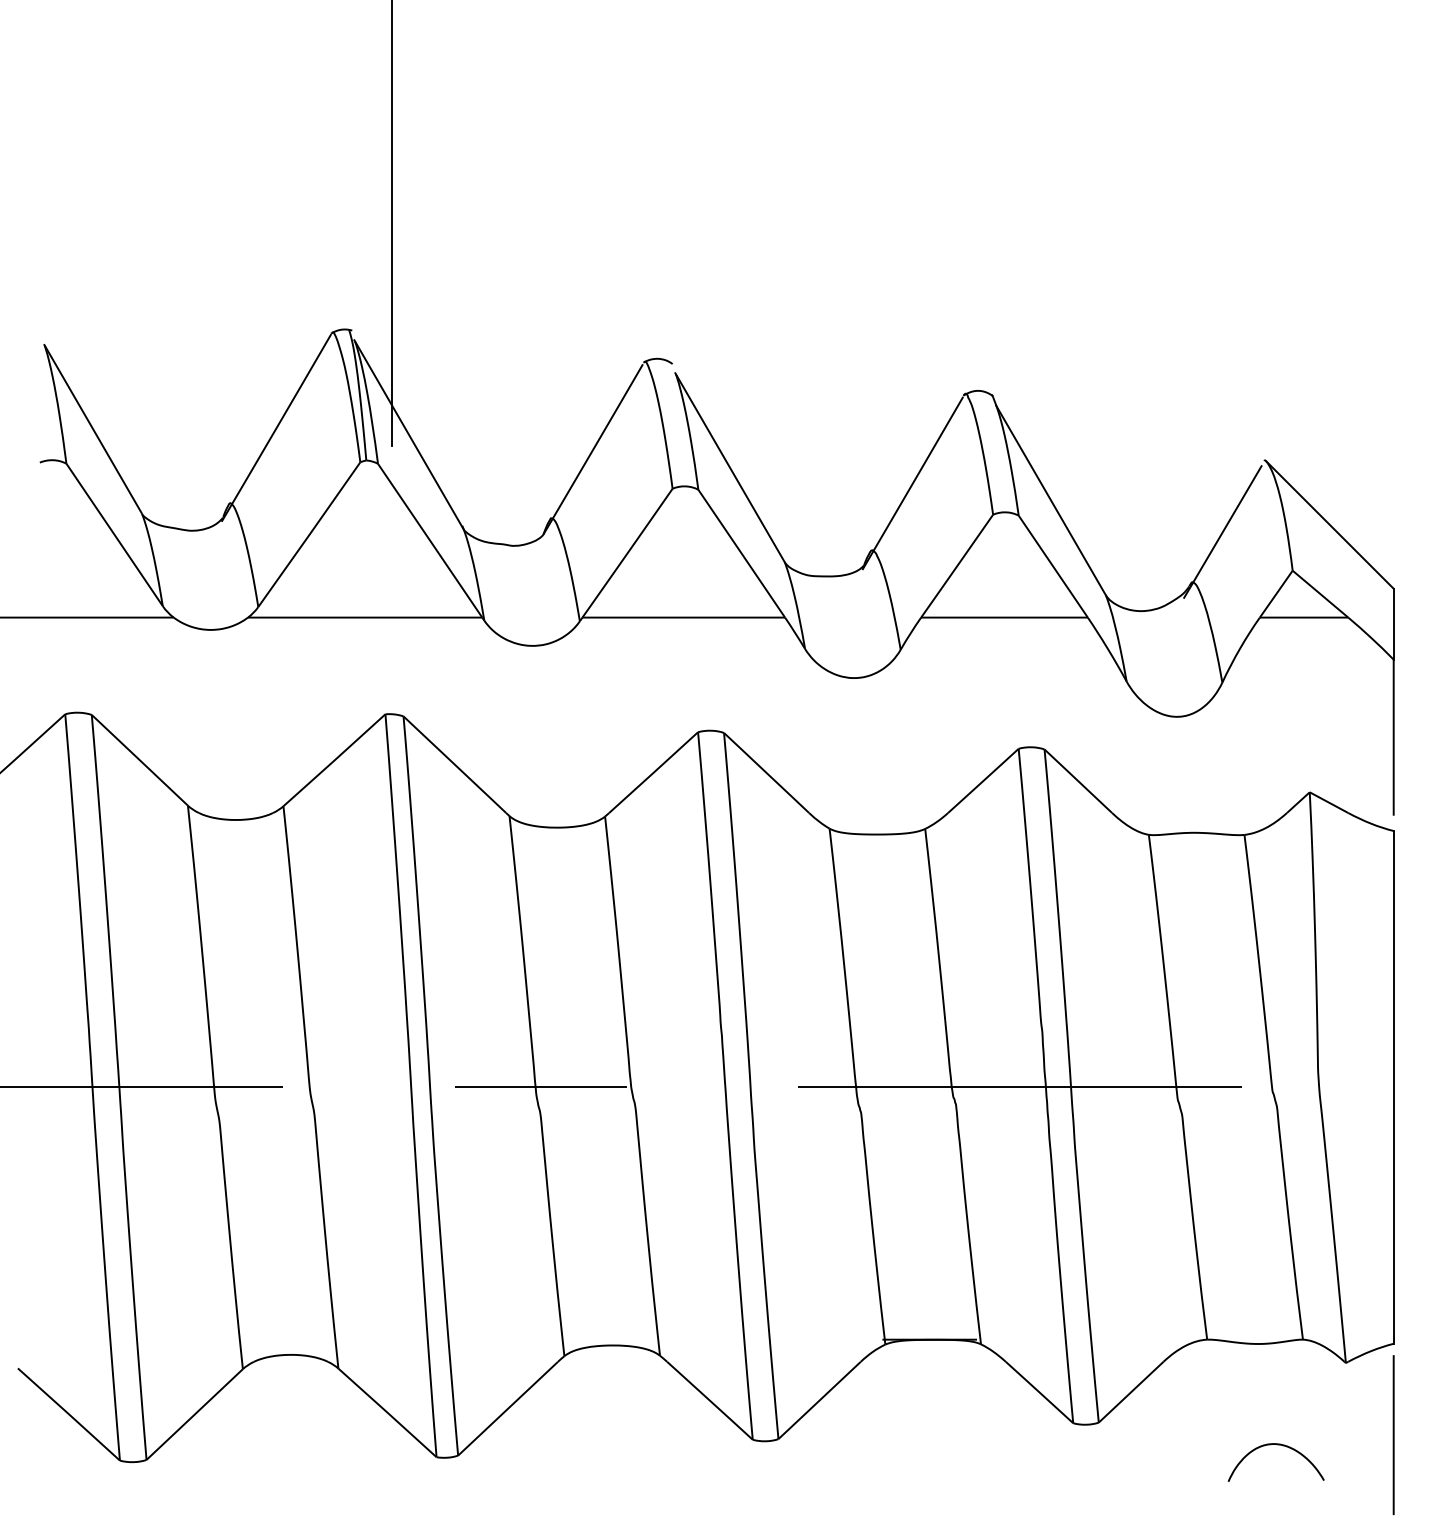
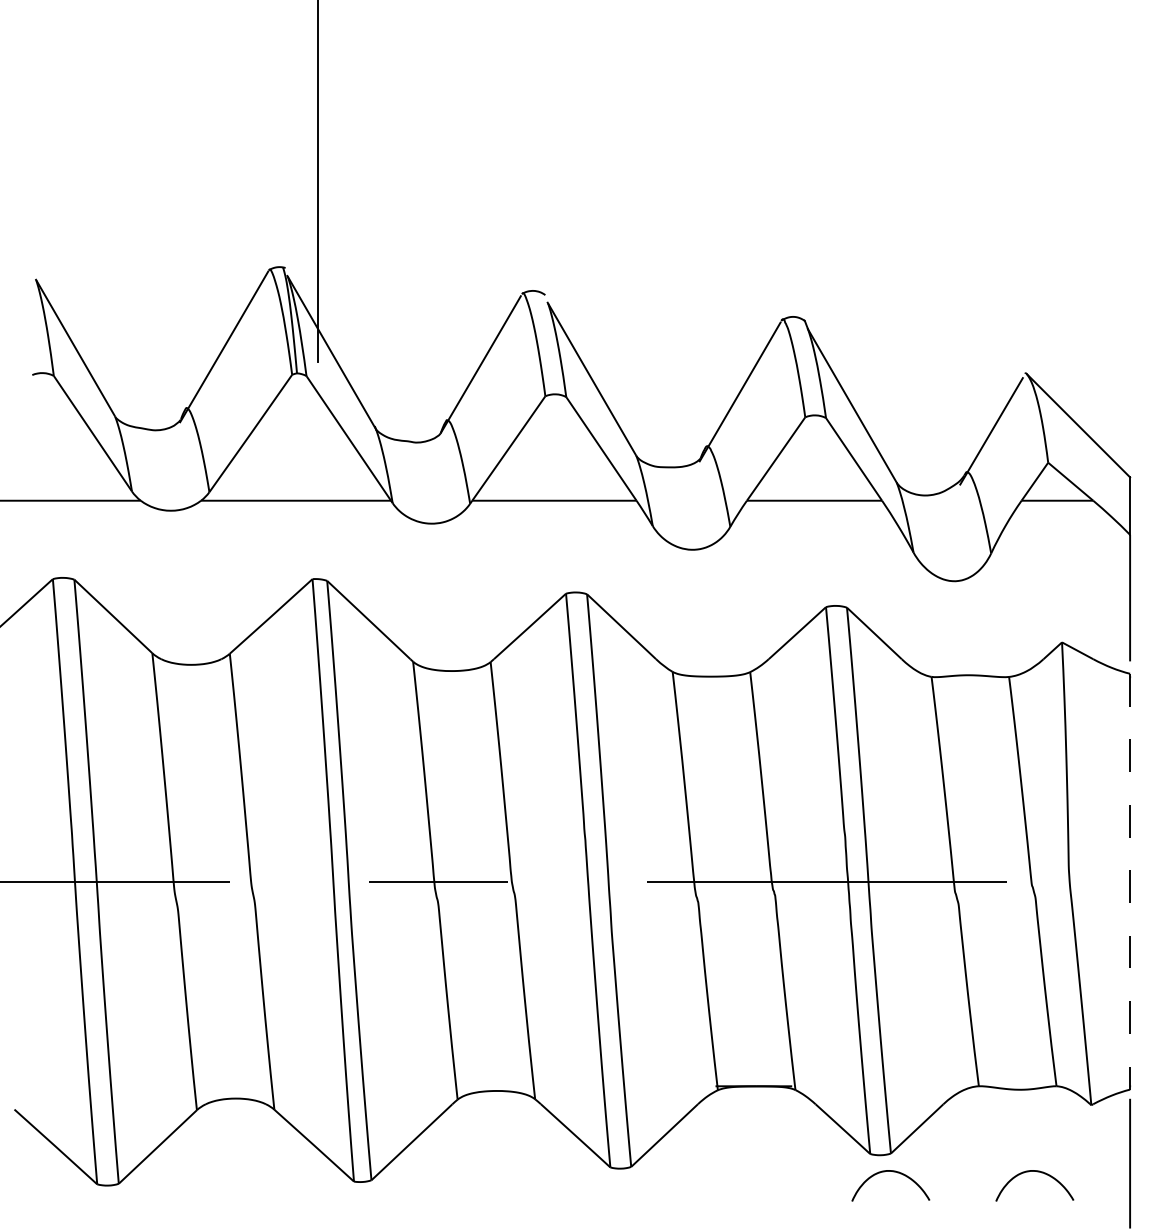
line: (1394, 1087) -> (1130, 881), solid -> dashed
curve: (1101, 1446) -> (893, 1172), added

